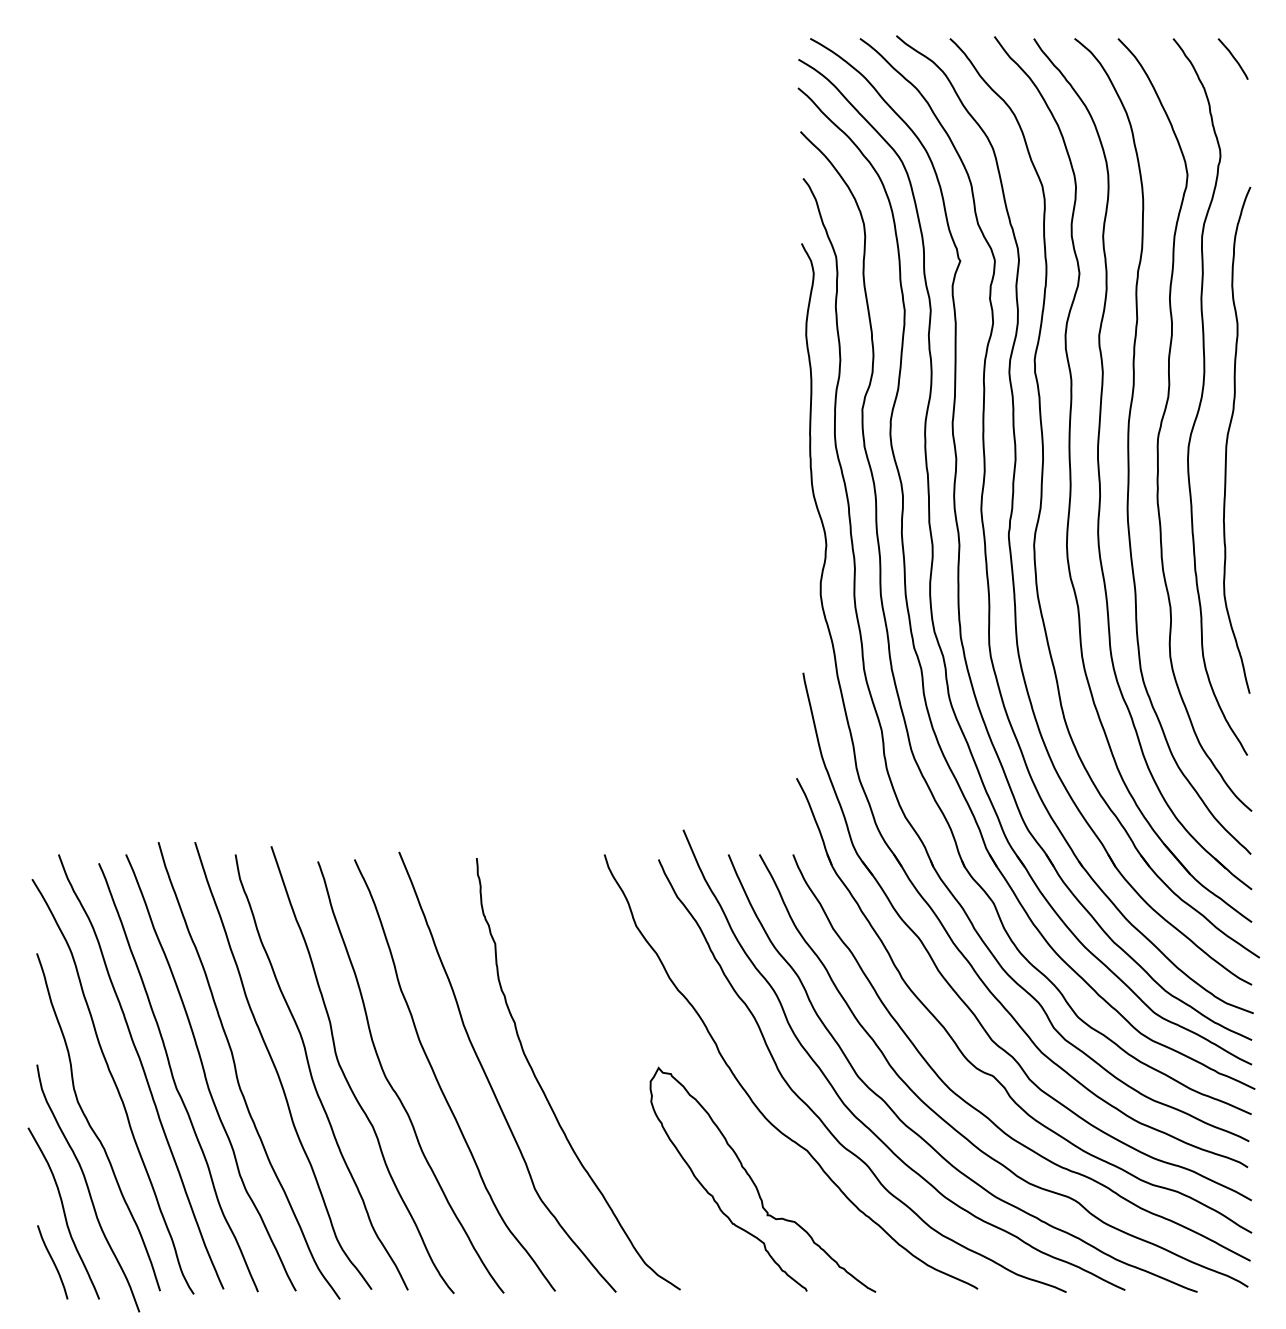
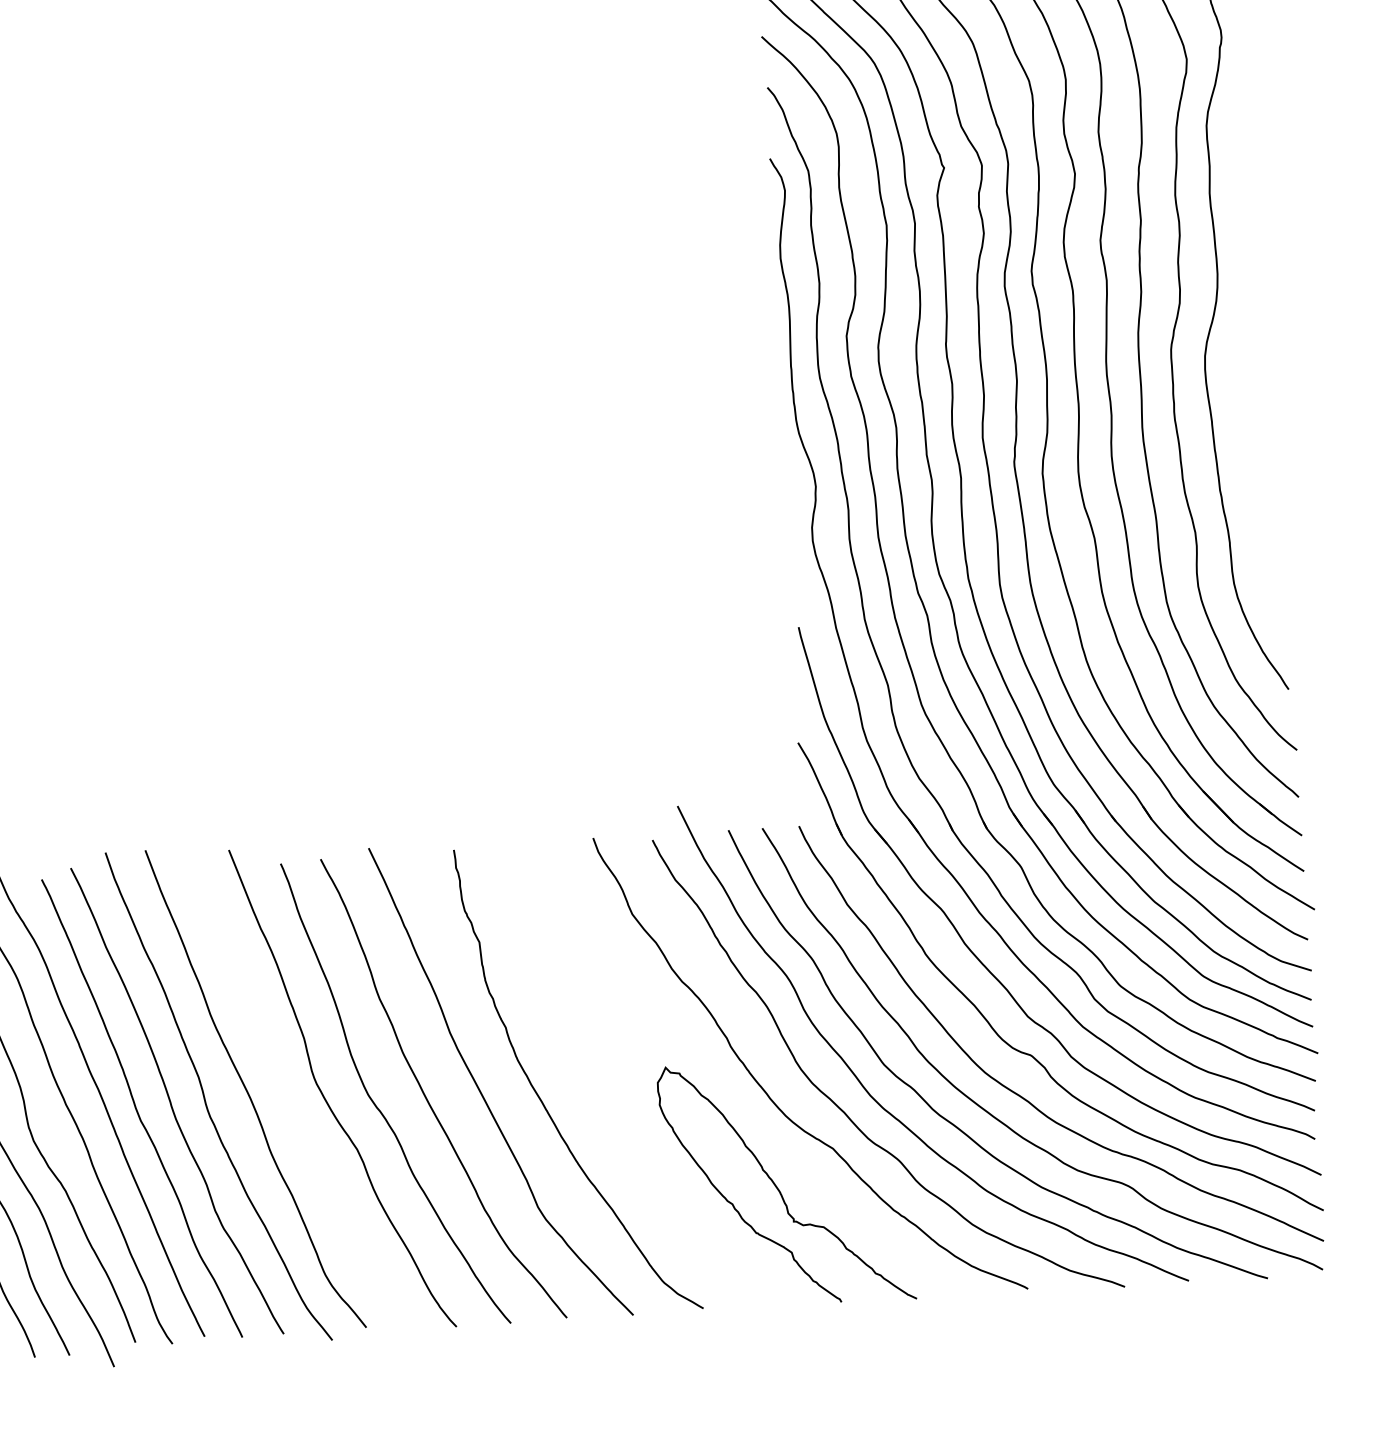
curve: (1228, 439) -> (1248, 345), removed
curve: (312, 1075) -> (288, 1097), removed

